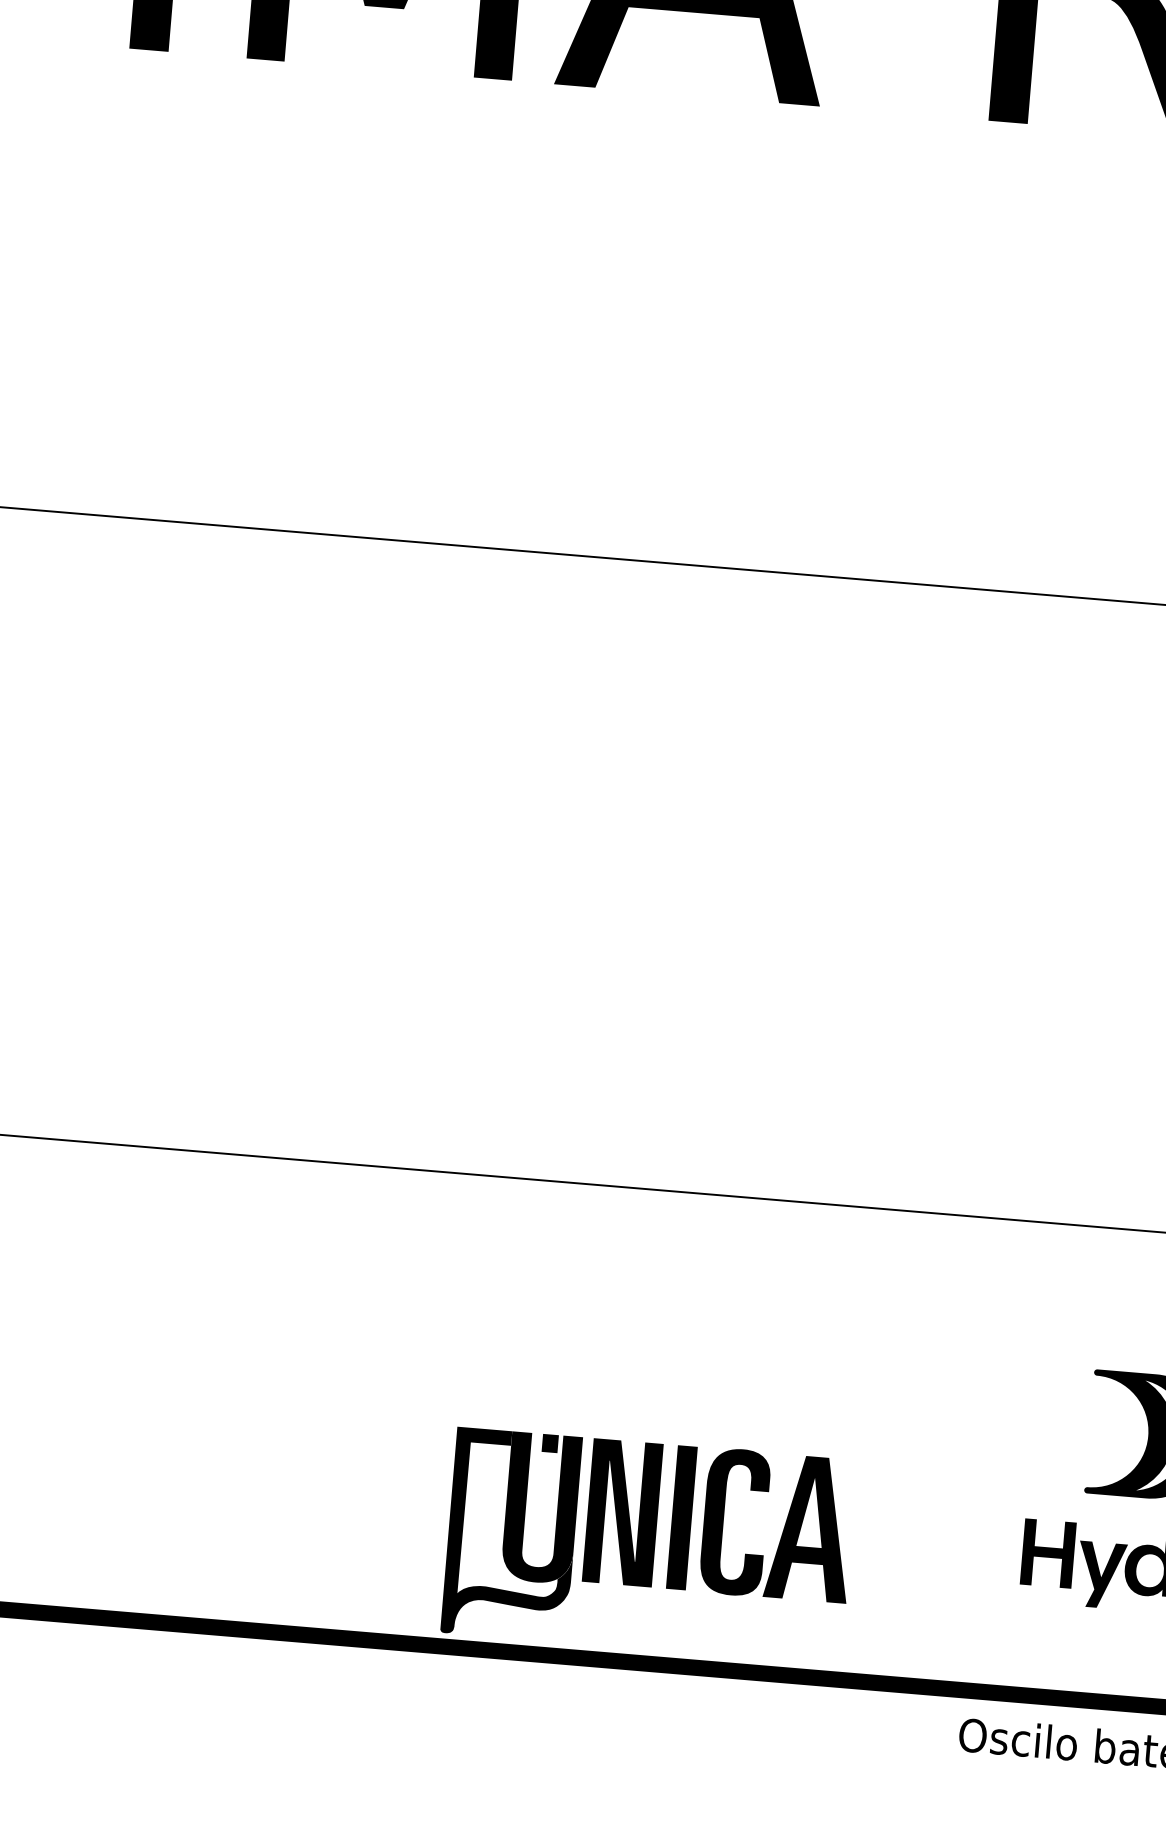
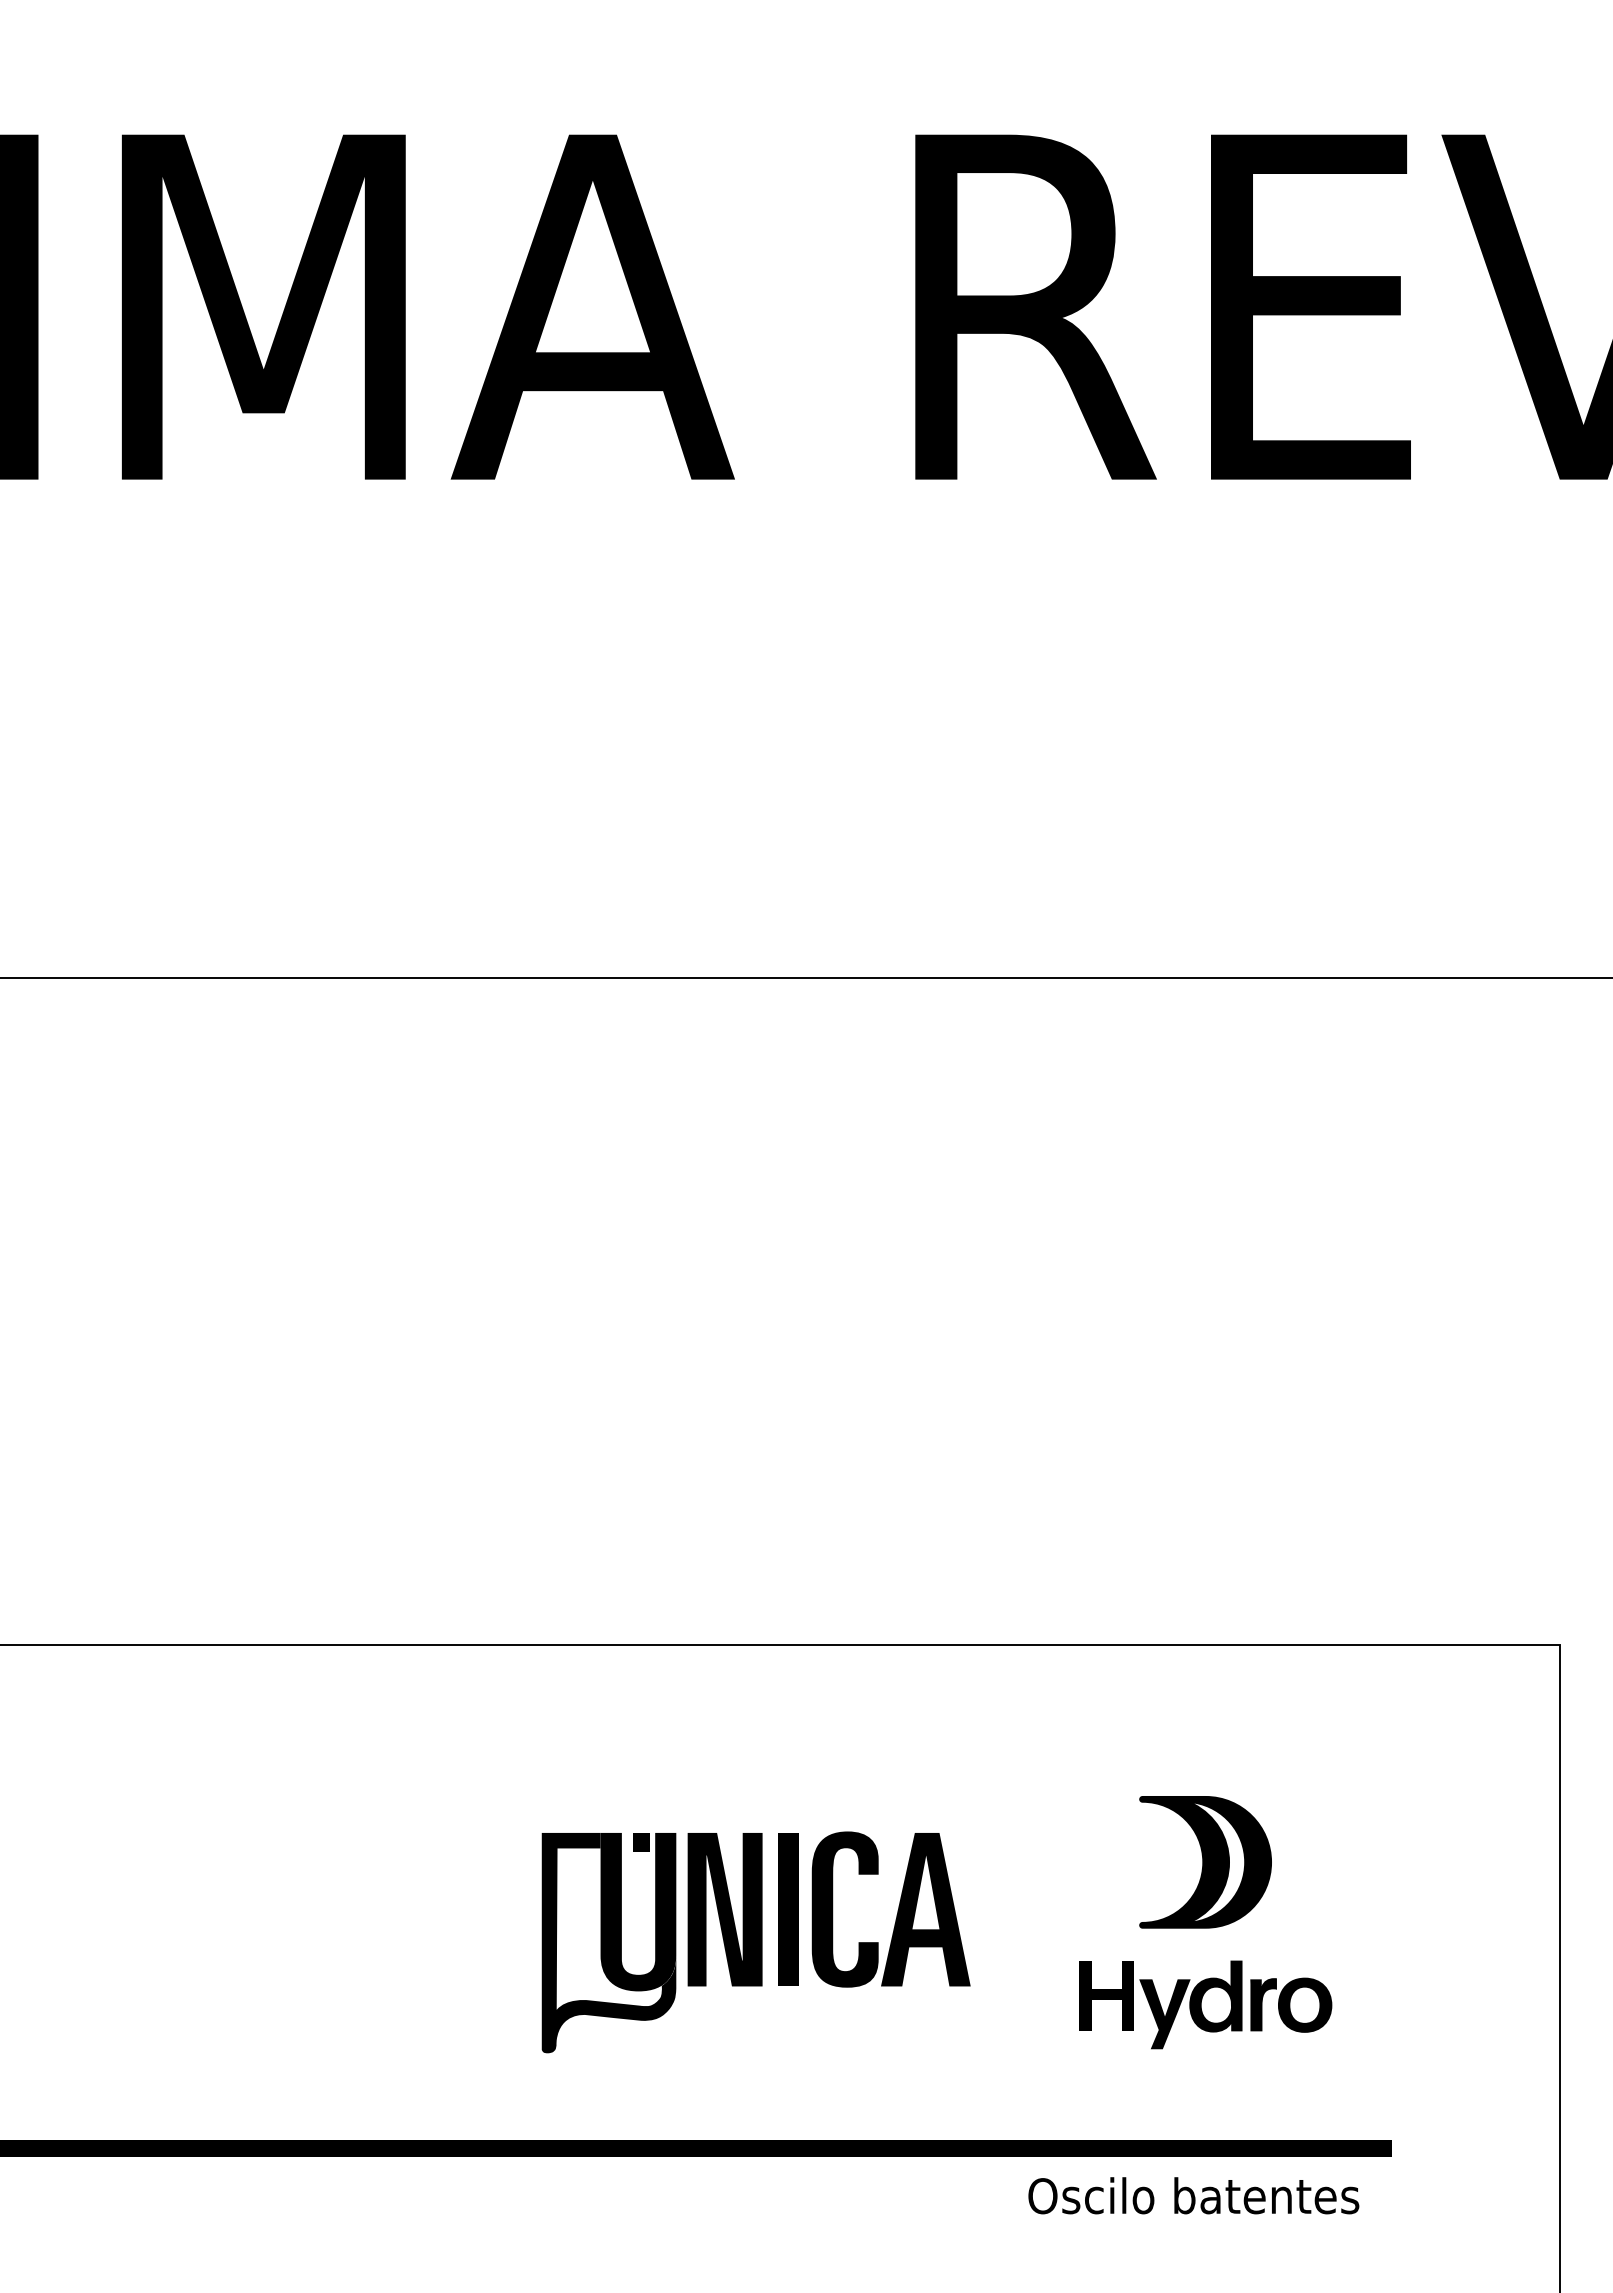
part: (648, 1545) -> (755, 1942), moved

